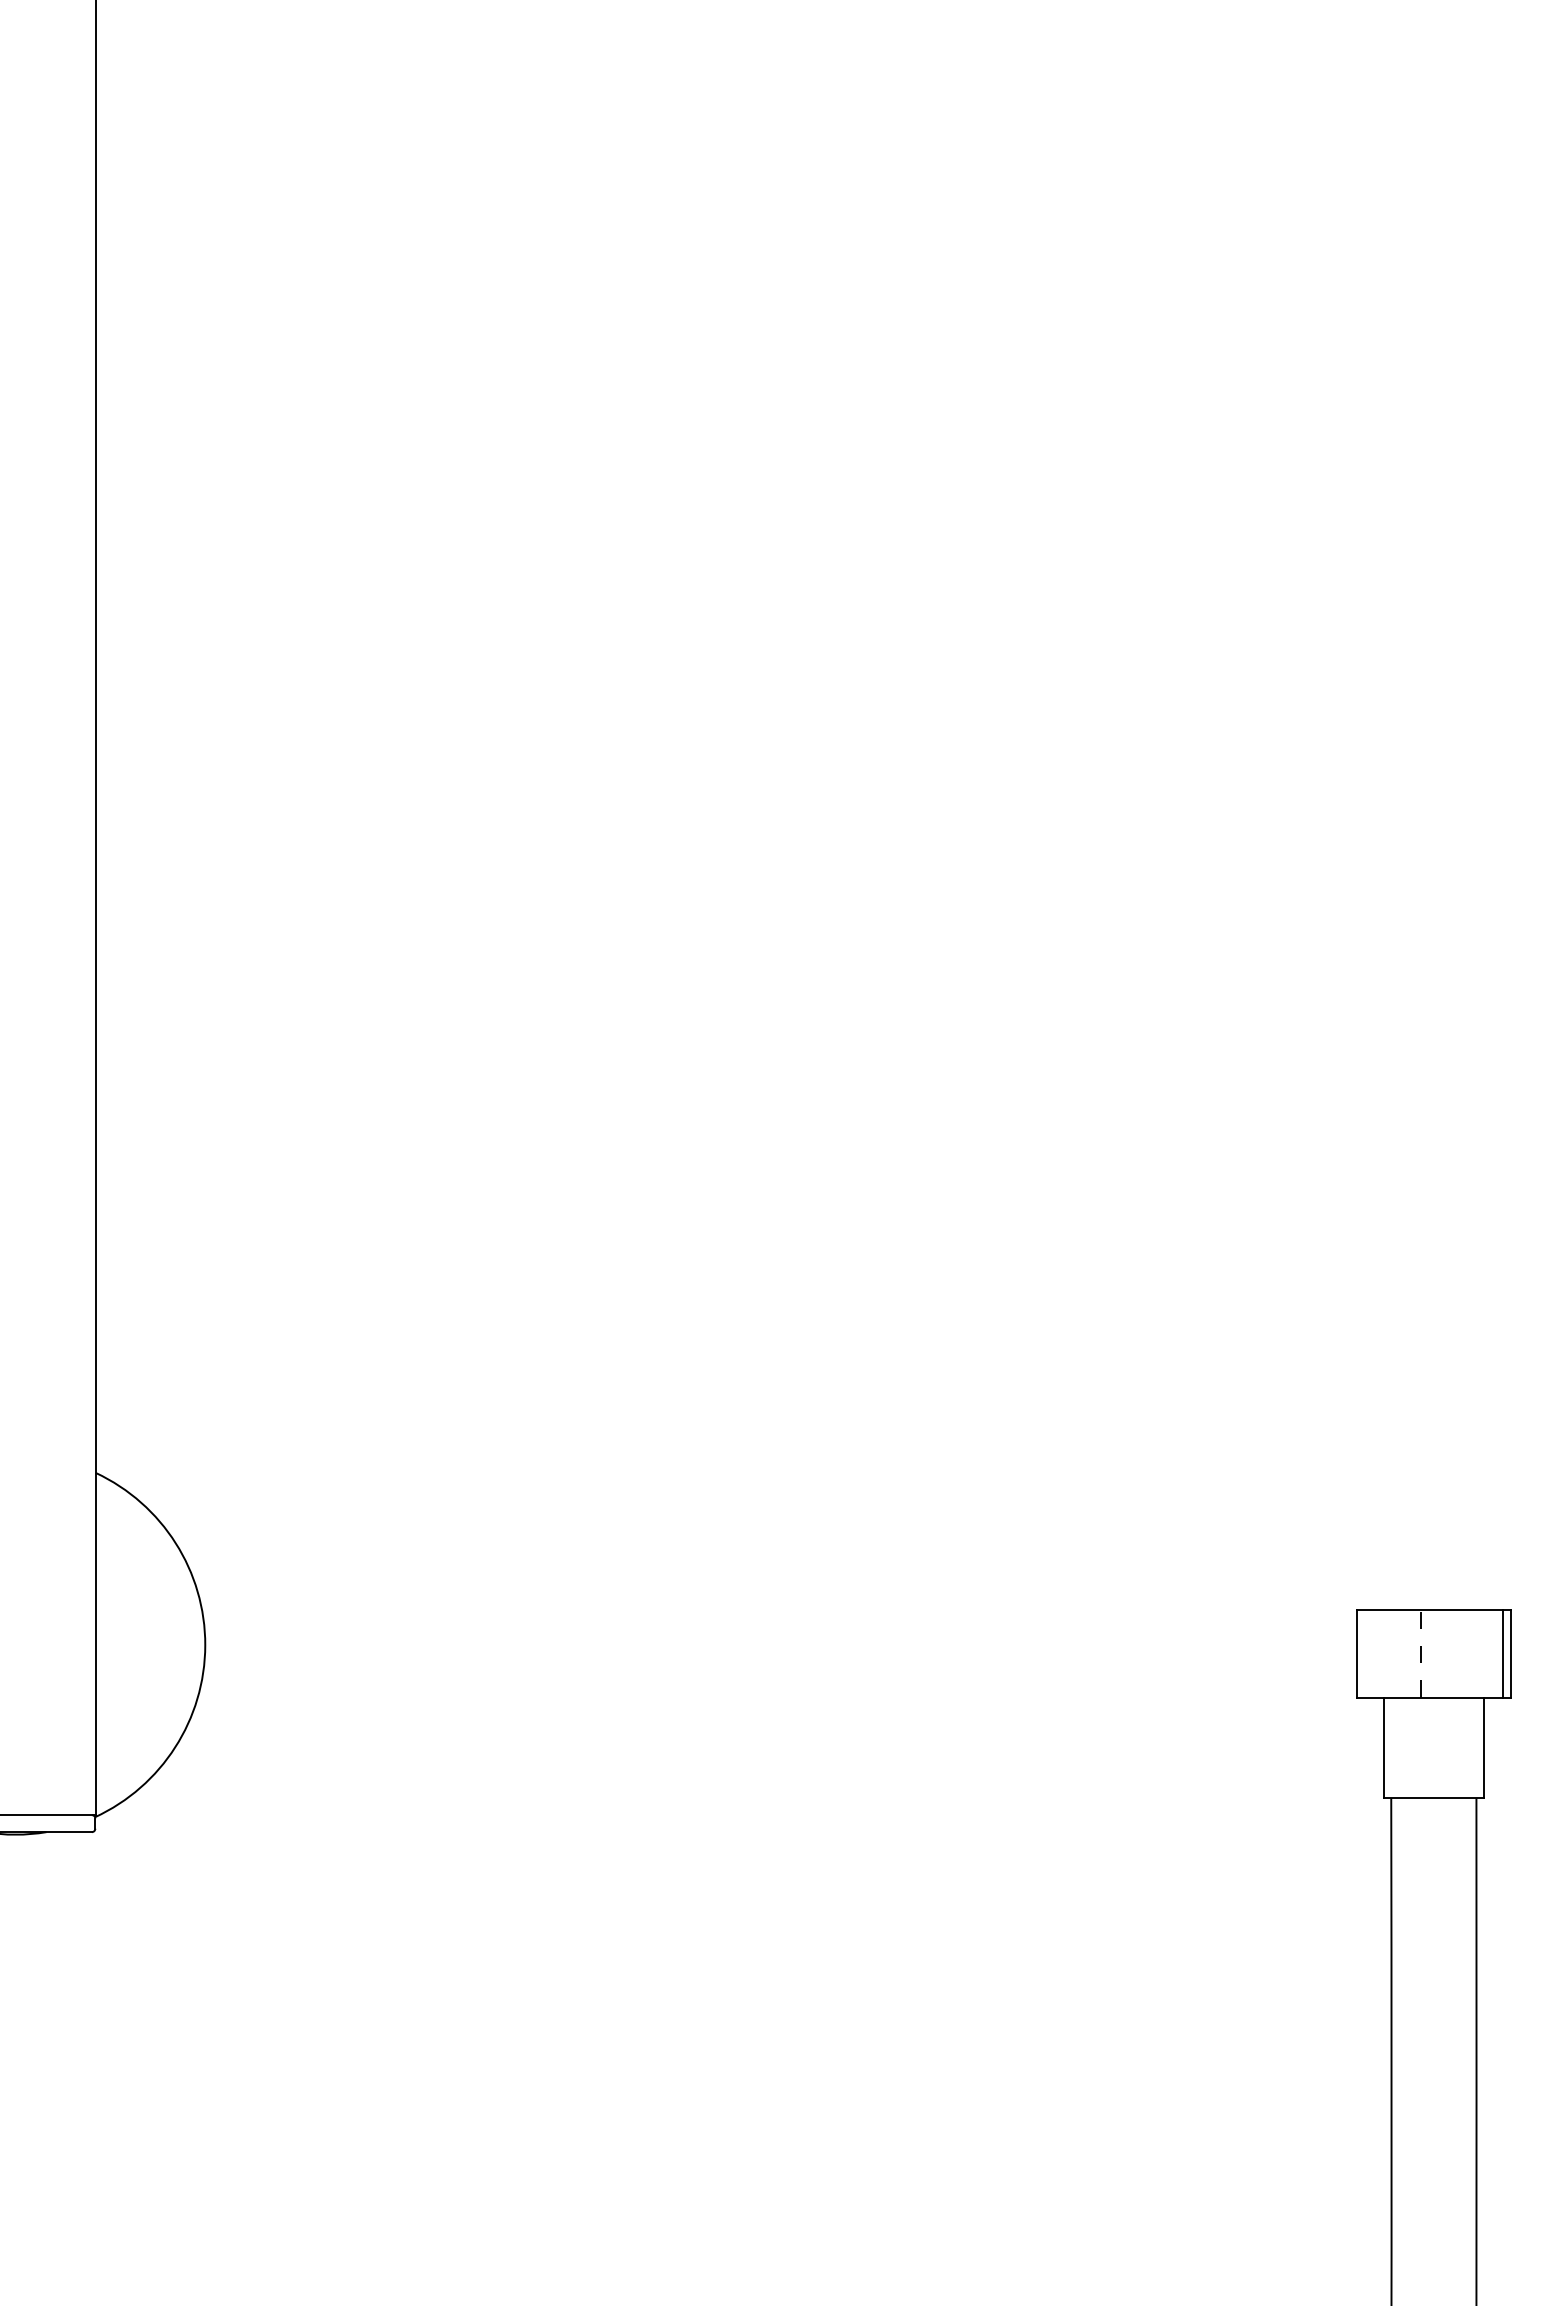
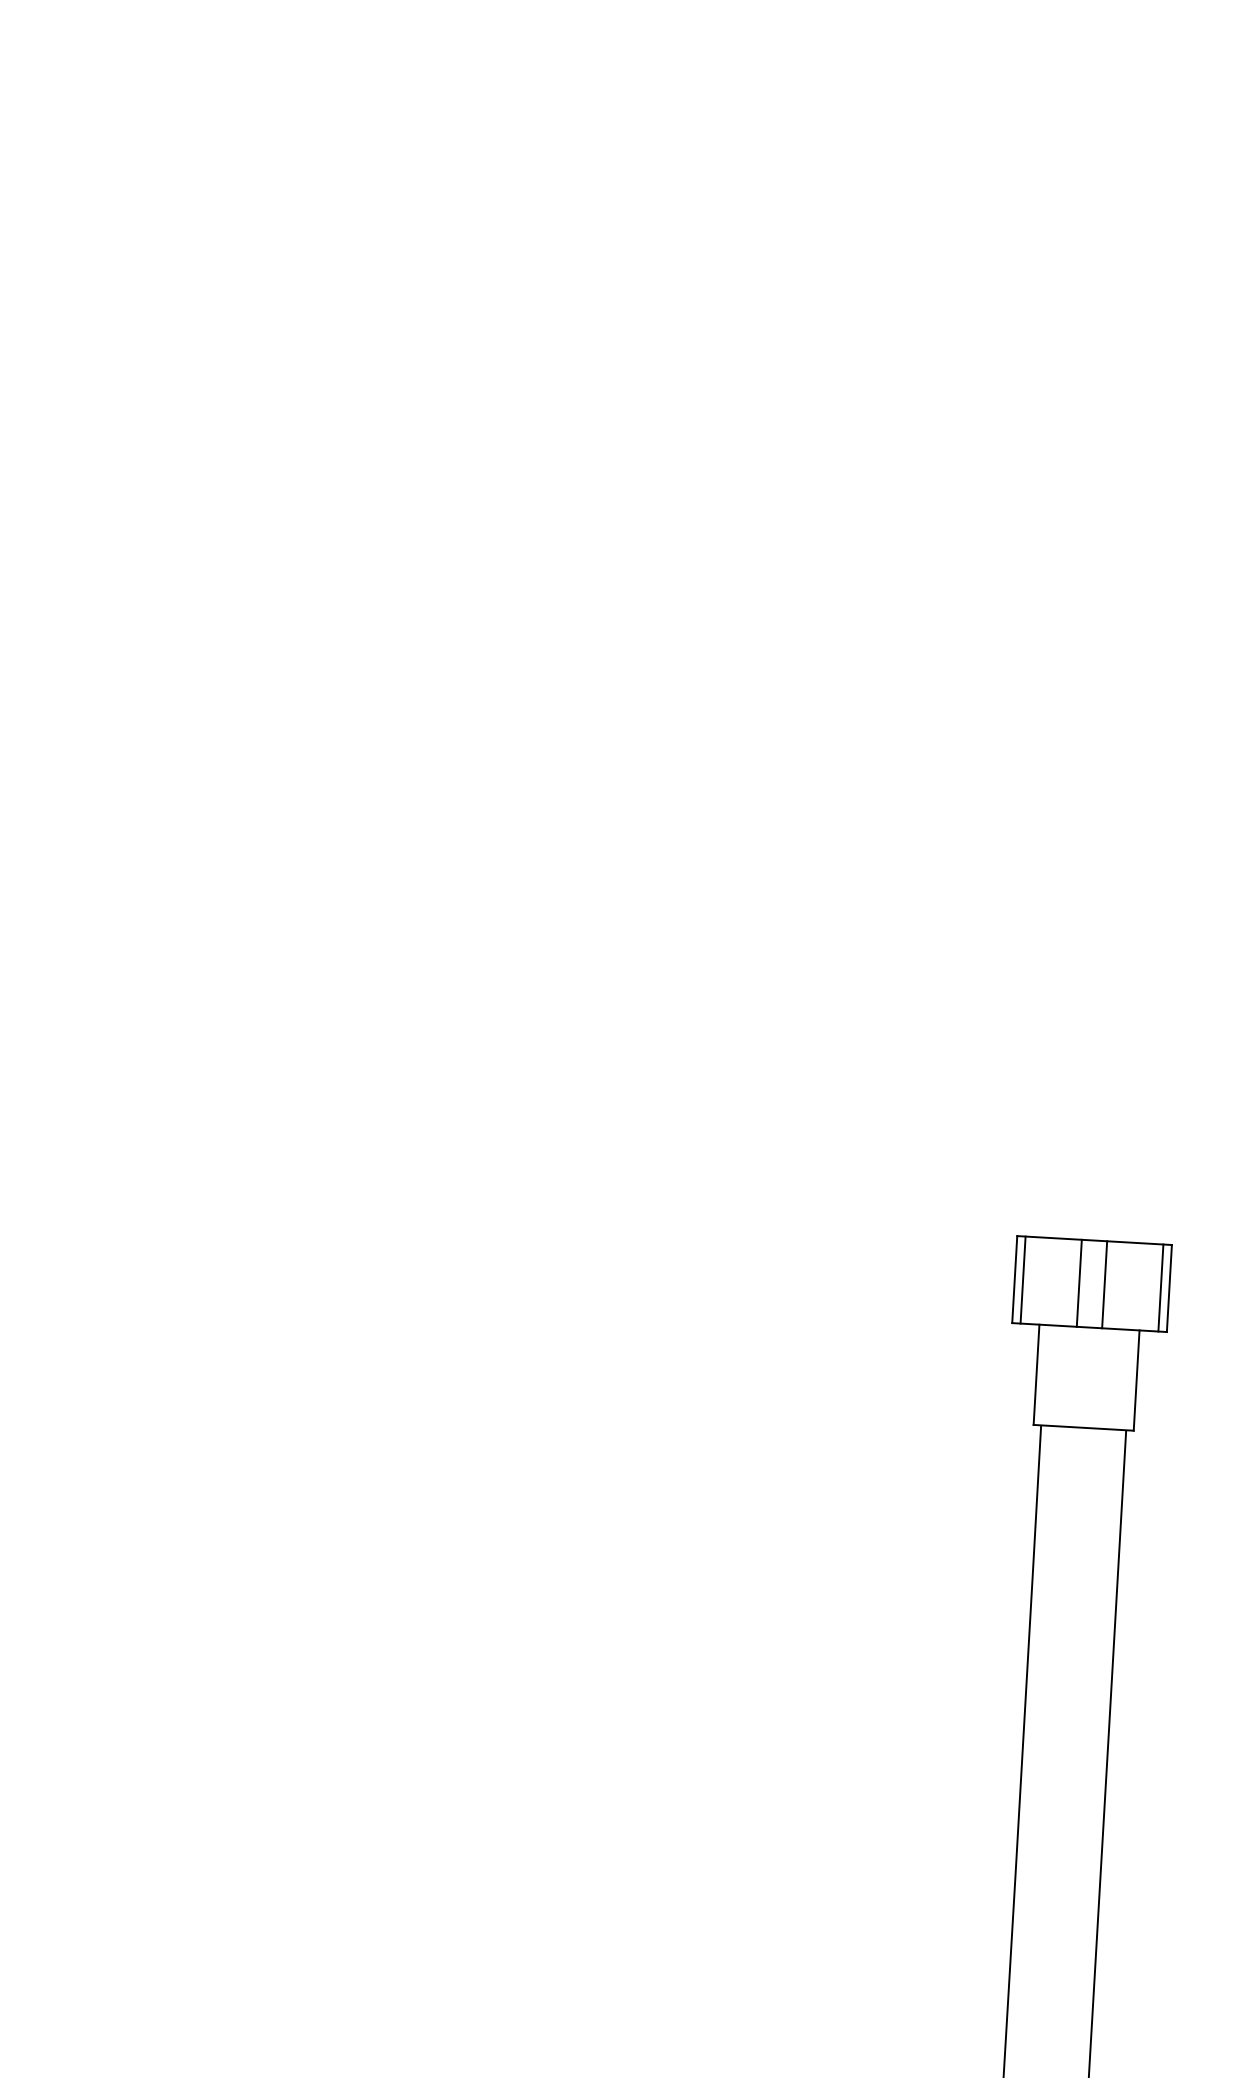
line: (1364, 1653) -> (1022, 1279), added
line: (1421, 1653) -> (1079, 1282), dashed -> solid
line: (1446, 1653) -> (1104, 1284), added

